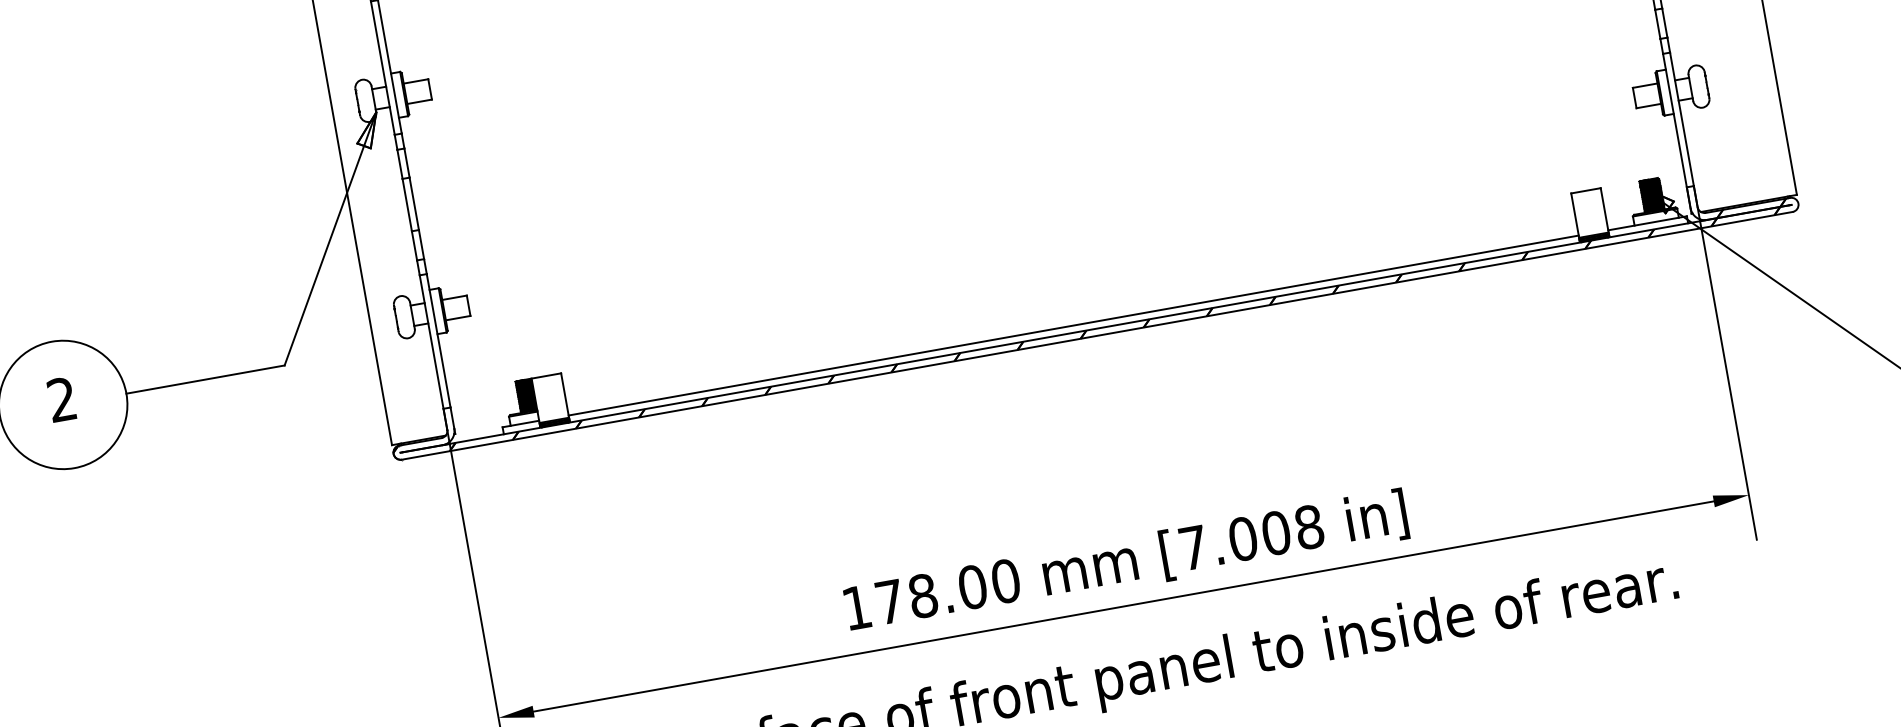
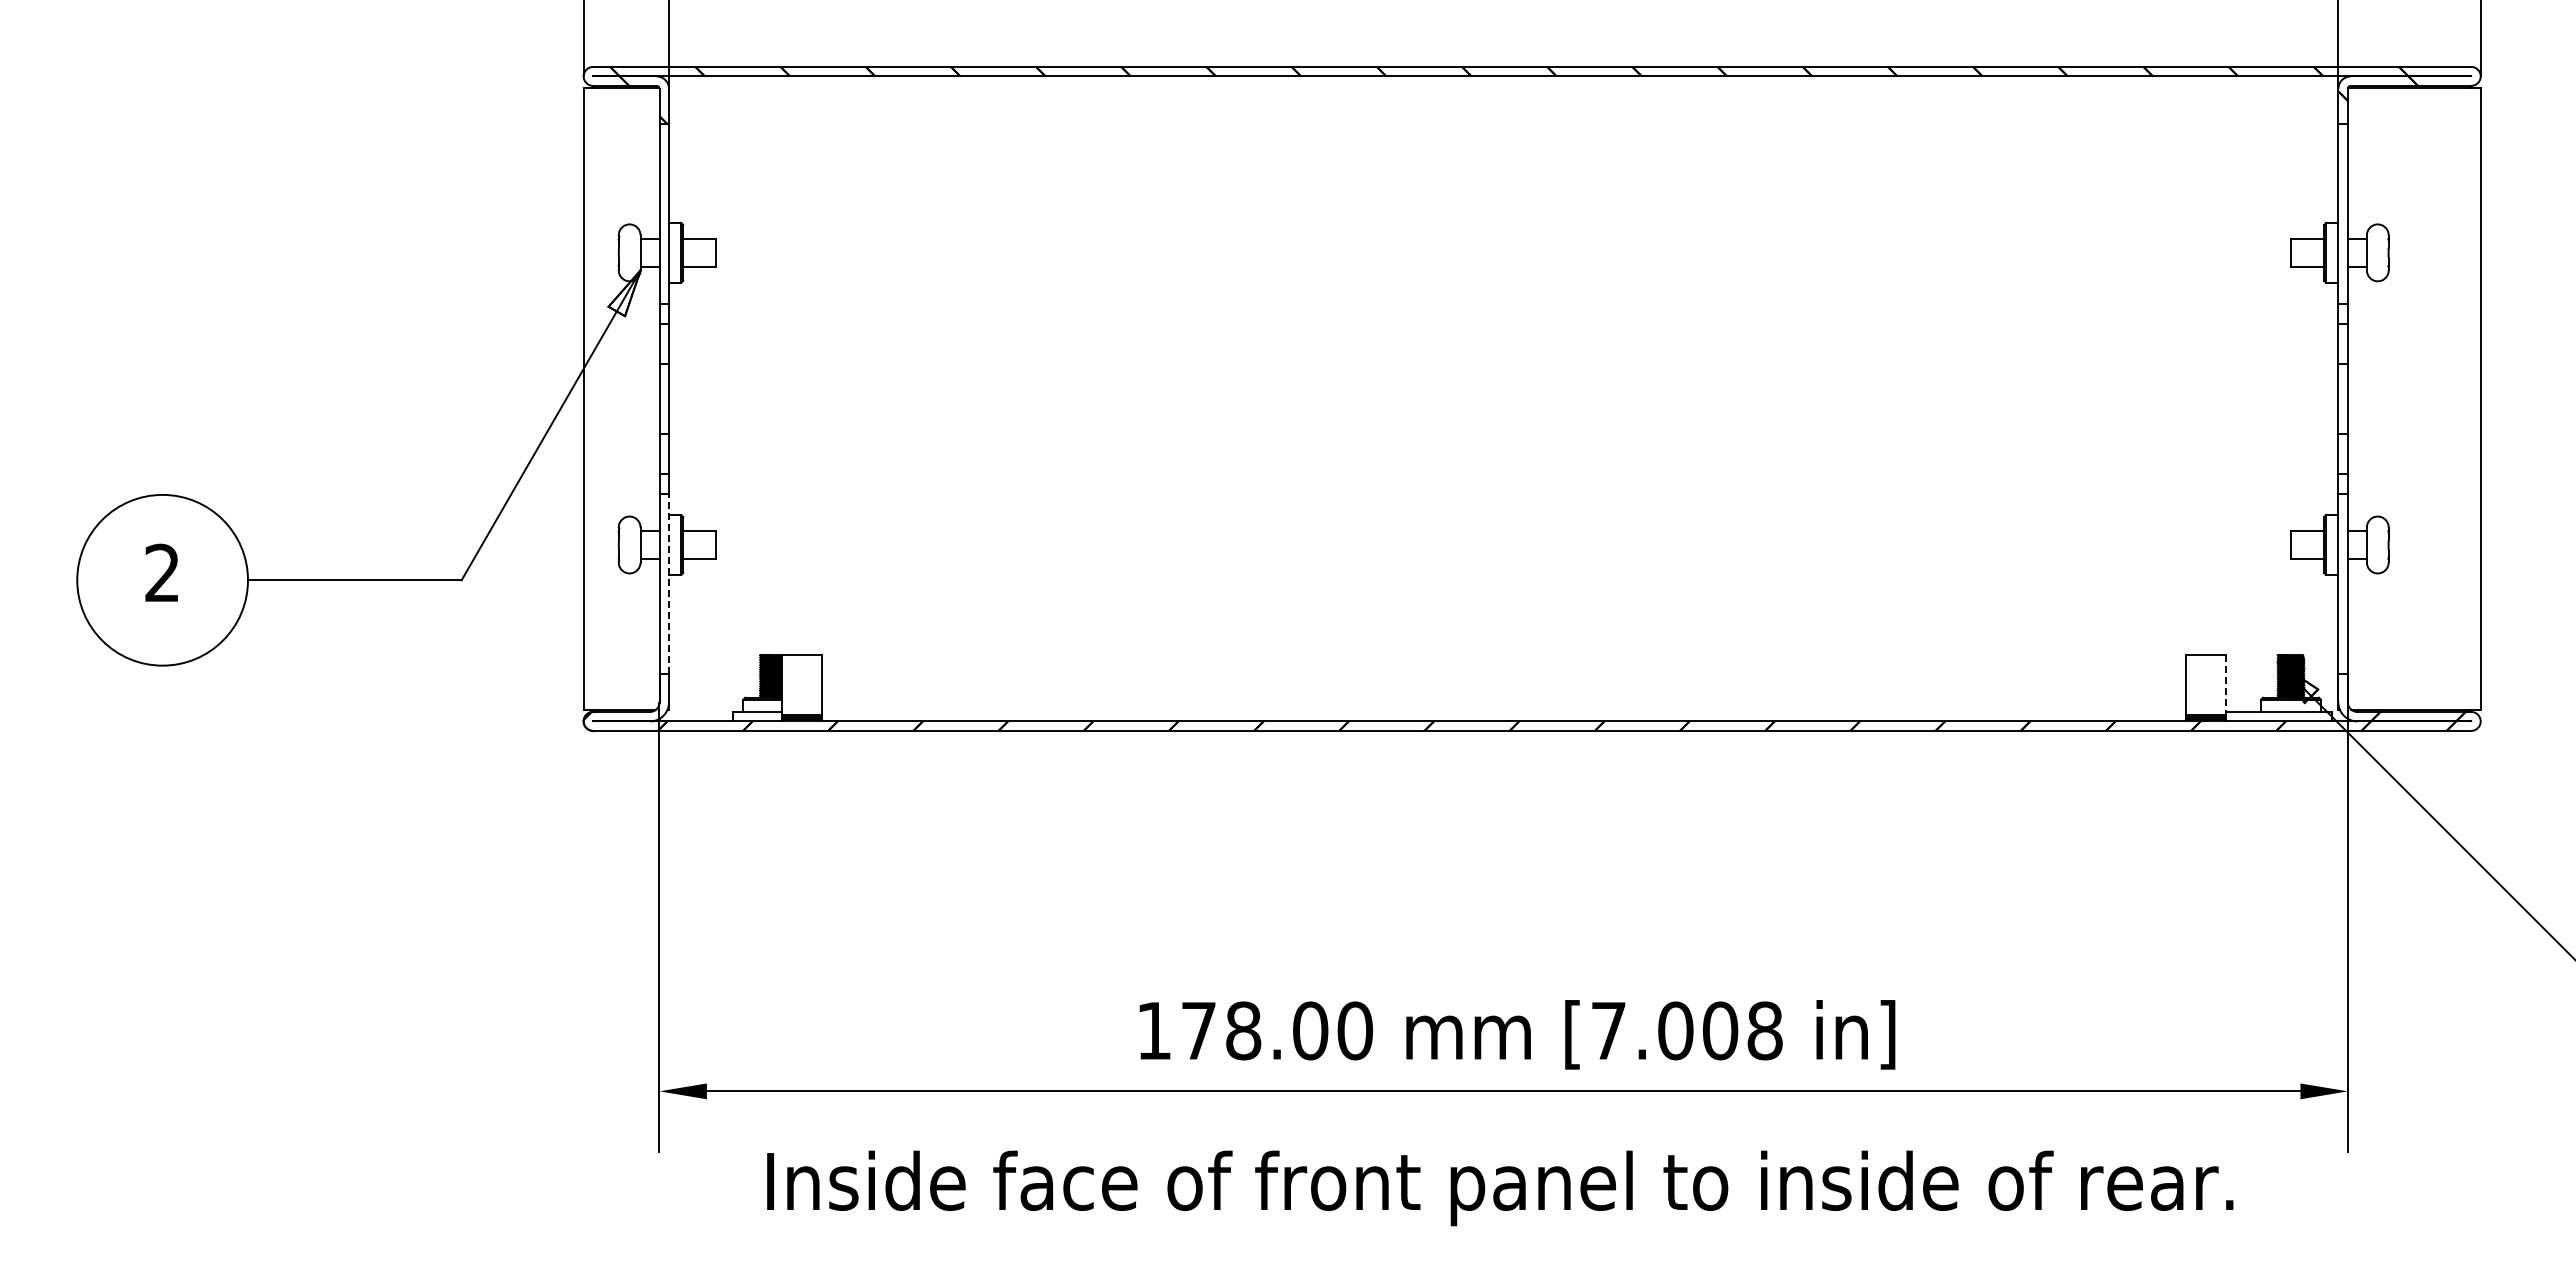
line: (1604, 210) -> (2225, 685), solid -> dashed
line: (1073, 325) -> (1503, 711), removed
line: (438, 340) -> (669, 583), solid -> dashed

